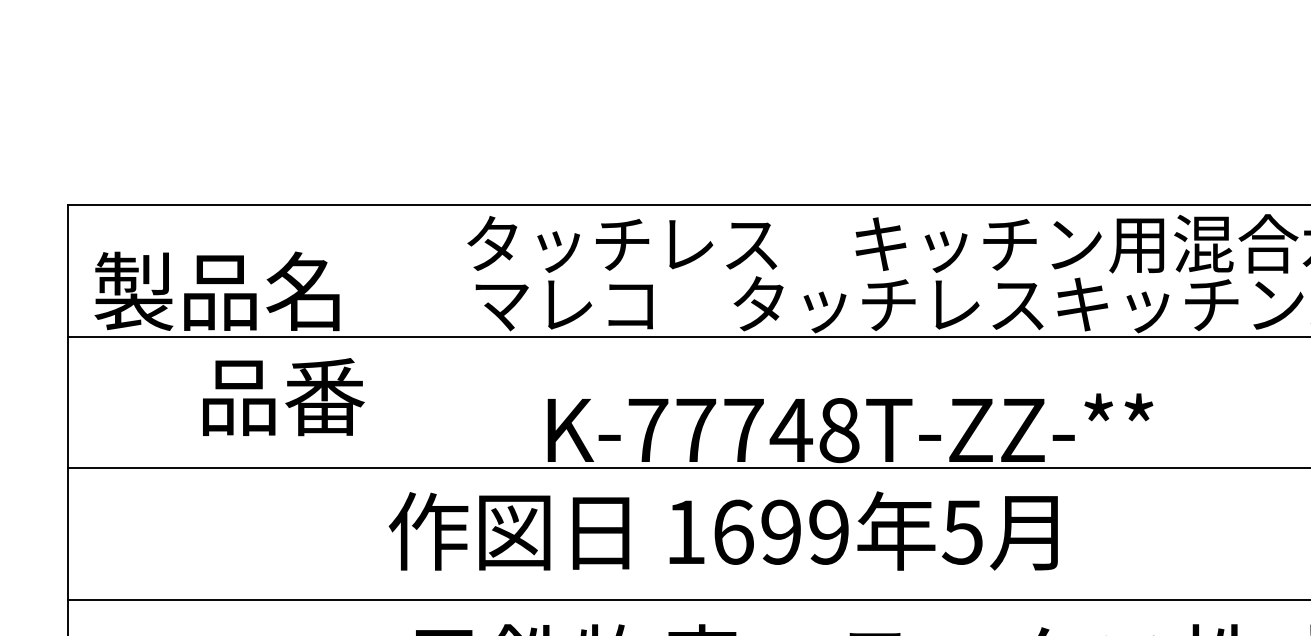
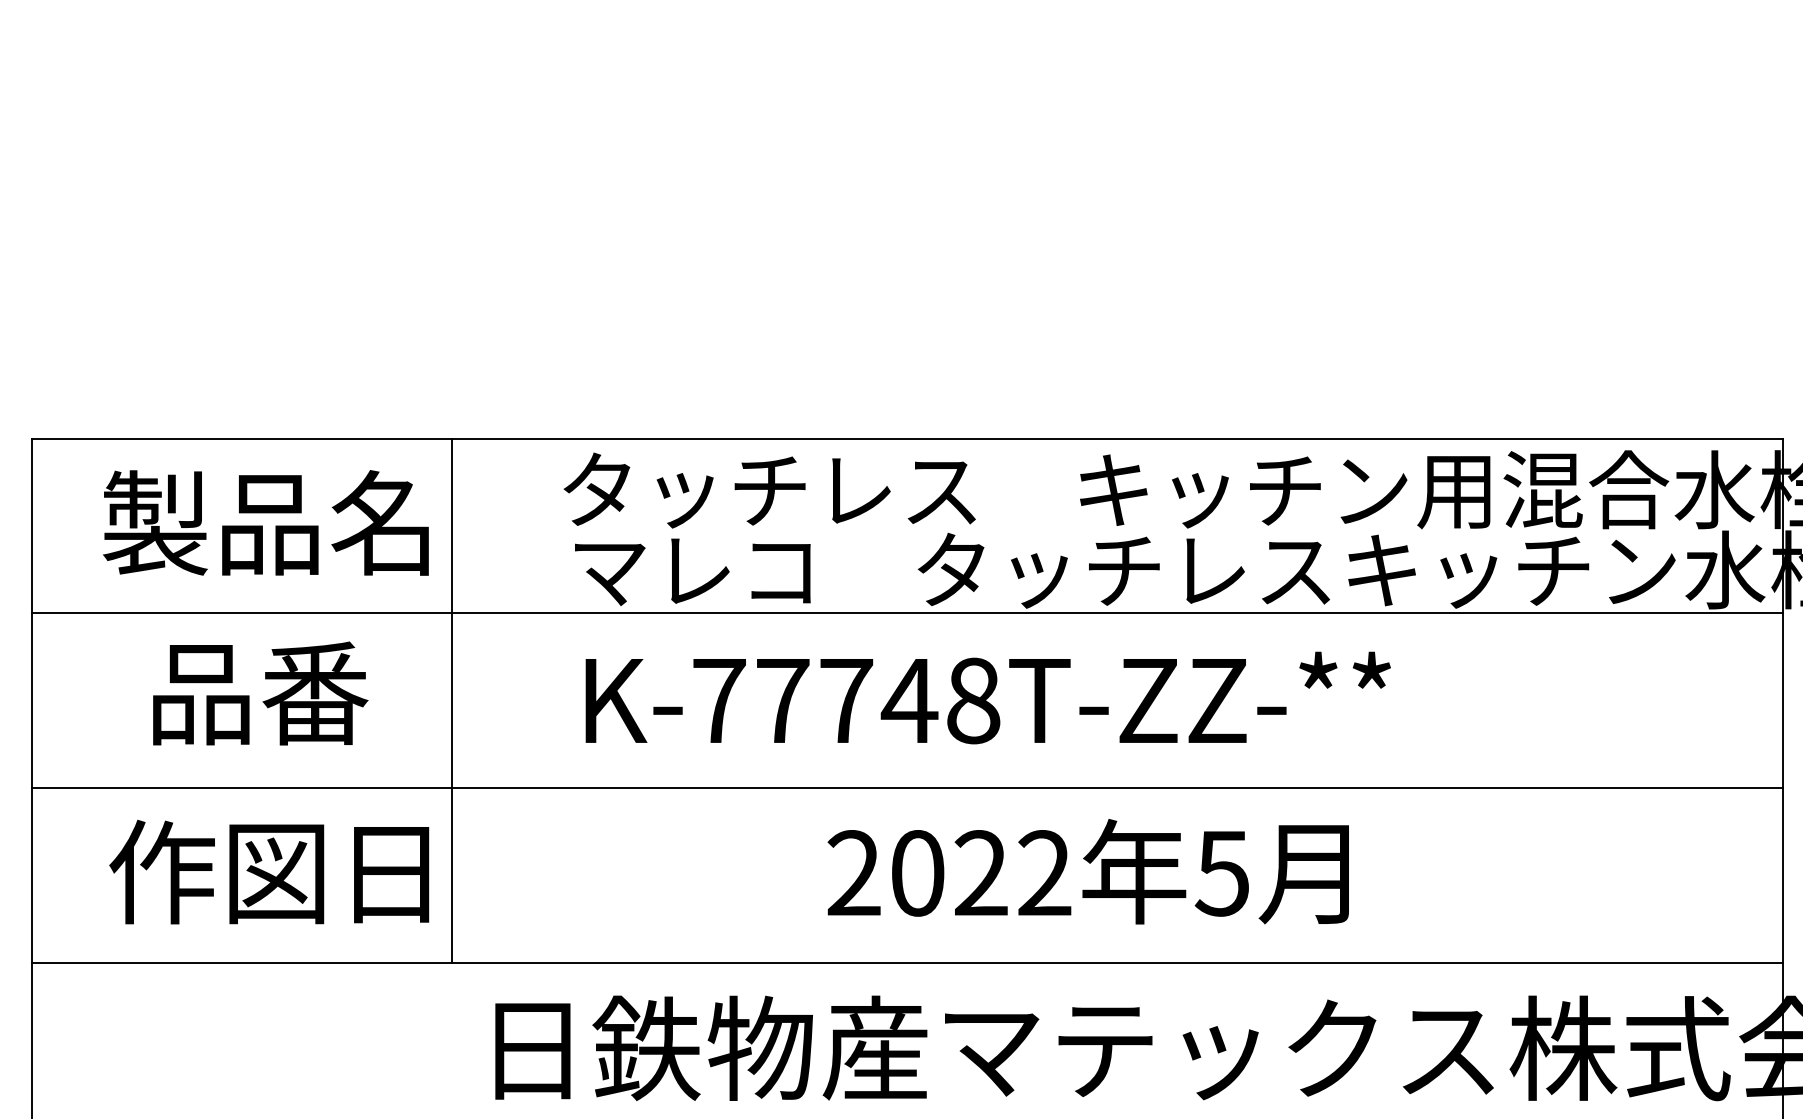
text: (216, 291) -> (265, 522), moved
text: (283, 397) -> (260, 693), moved
line: (383, 402) -> (452, 700), added
text: (849, 427) -> (987, 697), moved
text: (509, 530) -> (269, 871), moved
text: (757, 532) -> (949, 873), 1699 -> 2022

